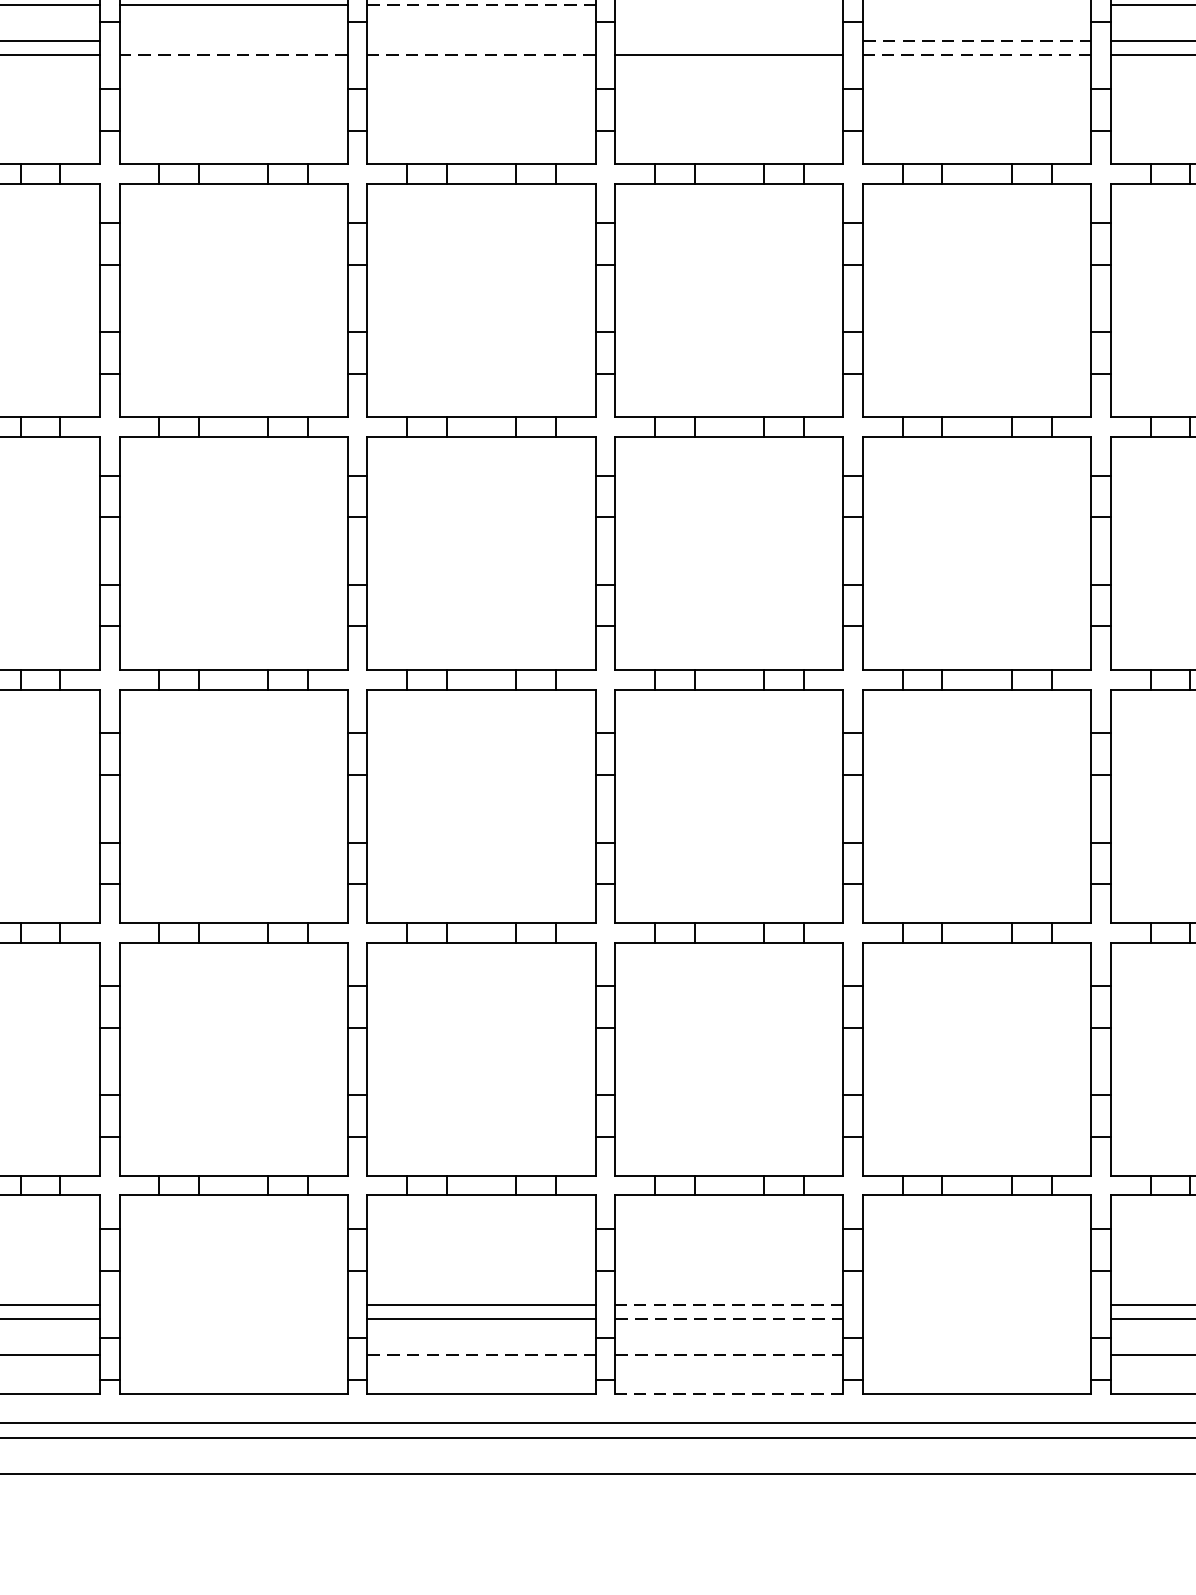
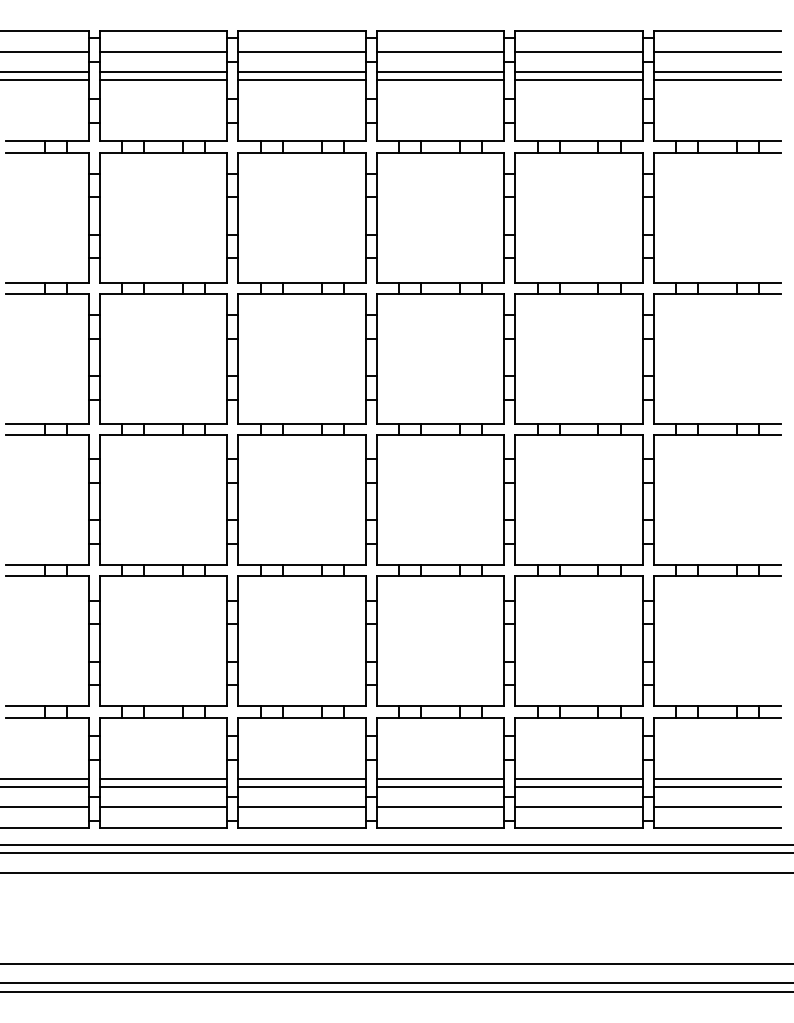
line: (482, 5) -> (302, 52), dashed -> solid
line: (729, 5) -> (440, 52), added
line: (976, 5) -> (578, 52), added
line: (233, 41) -> (163, 72), added
line: (480, 41) -> (301, 72), added
line: (729, 41) -> (440, 72), added
line: (977, 41) -> (579, 72), dashed -> solid
line: (233, 55) -> (163, 80), dashed -> solid
line: (482, 55) -> (302, 80), dashed -> solid
line: (977, 55) -> (579, 80), dashed -> solid
line: (233, 1304) -> (163, 778), added
line: (729, 1304) -> (440, 778), dashed -> solid
line: (976, 1304) -> (578, 778), added
line: (233, 1318) -> (163, 786), added
line: (729, 1318) -> (440, 786), dashed -> solid
line: (976, 1318) -> (578, 786), added
line: (233, 1354) -> (163, 806), added
line: (482, 1354) -> (302, 806), dashed -> solid
line: (729, 1354) -> (440, 806), dashed -> solid
line: (976, 1354) -> (578, 806), added
line: (729, 1393) -> (440, 828), dashed -> solid

